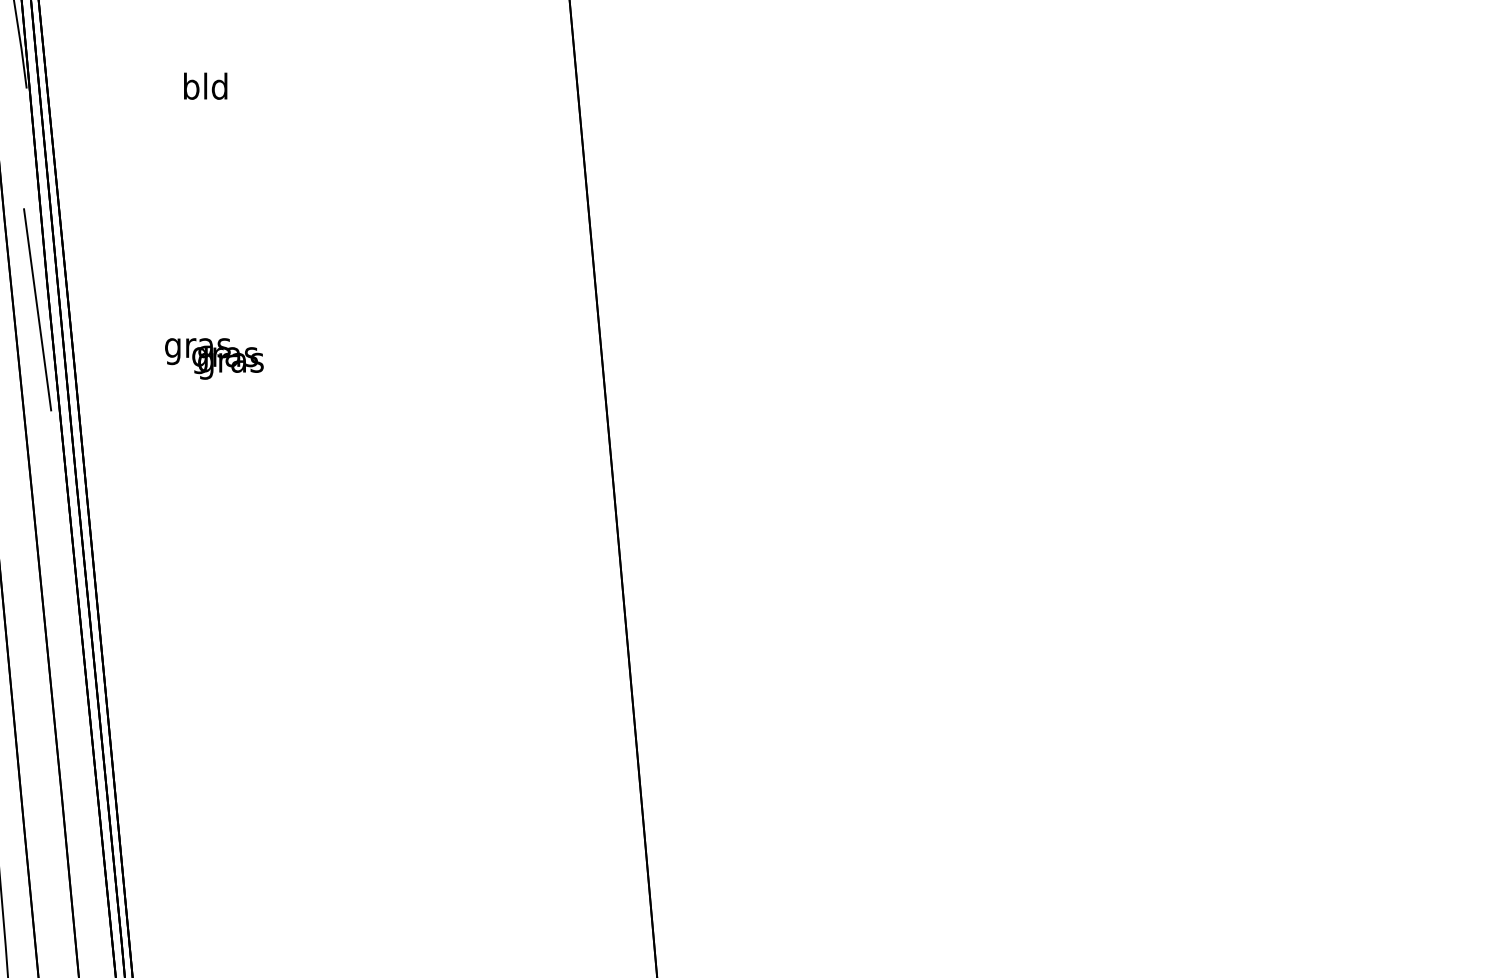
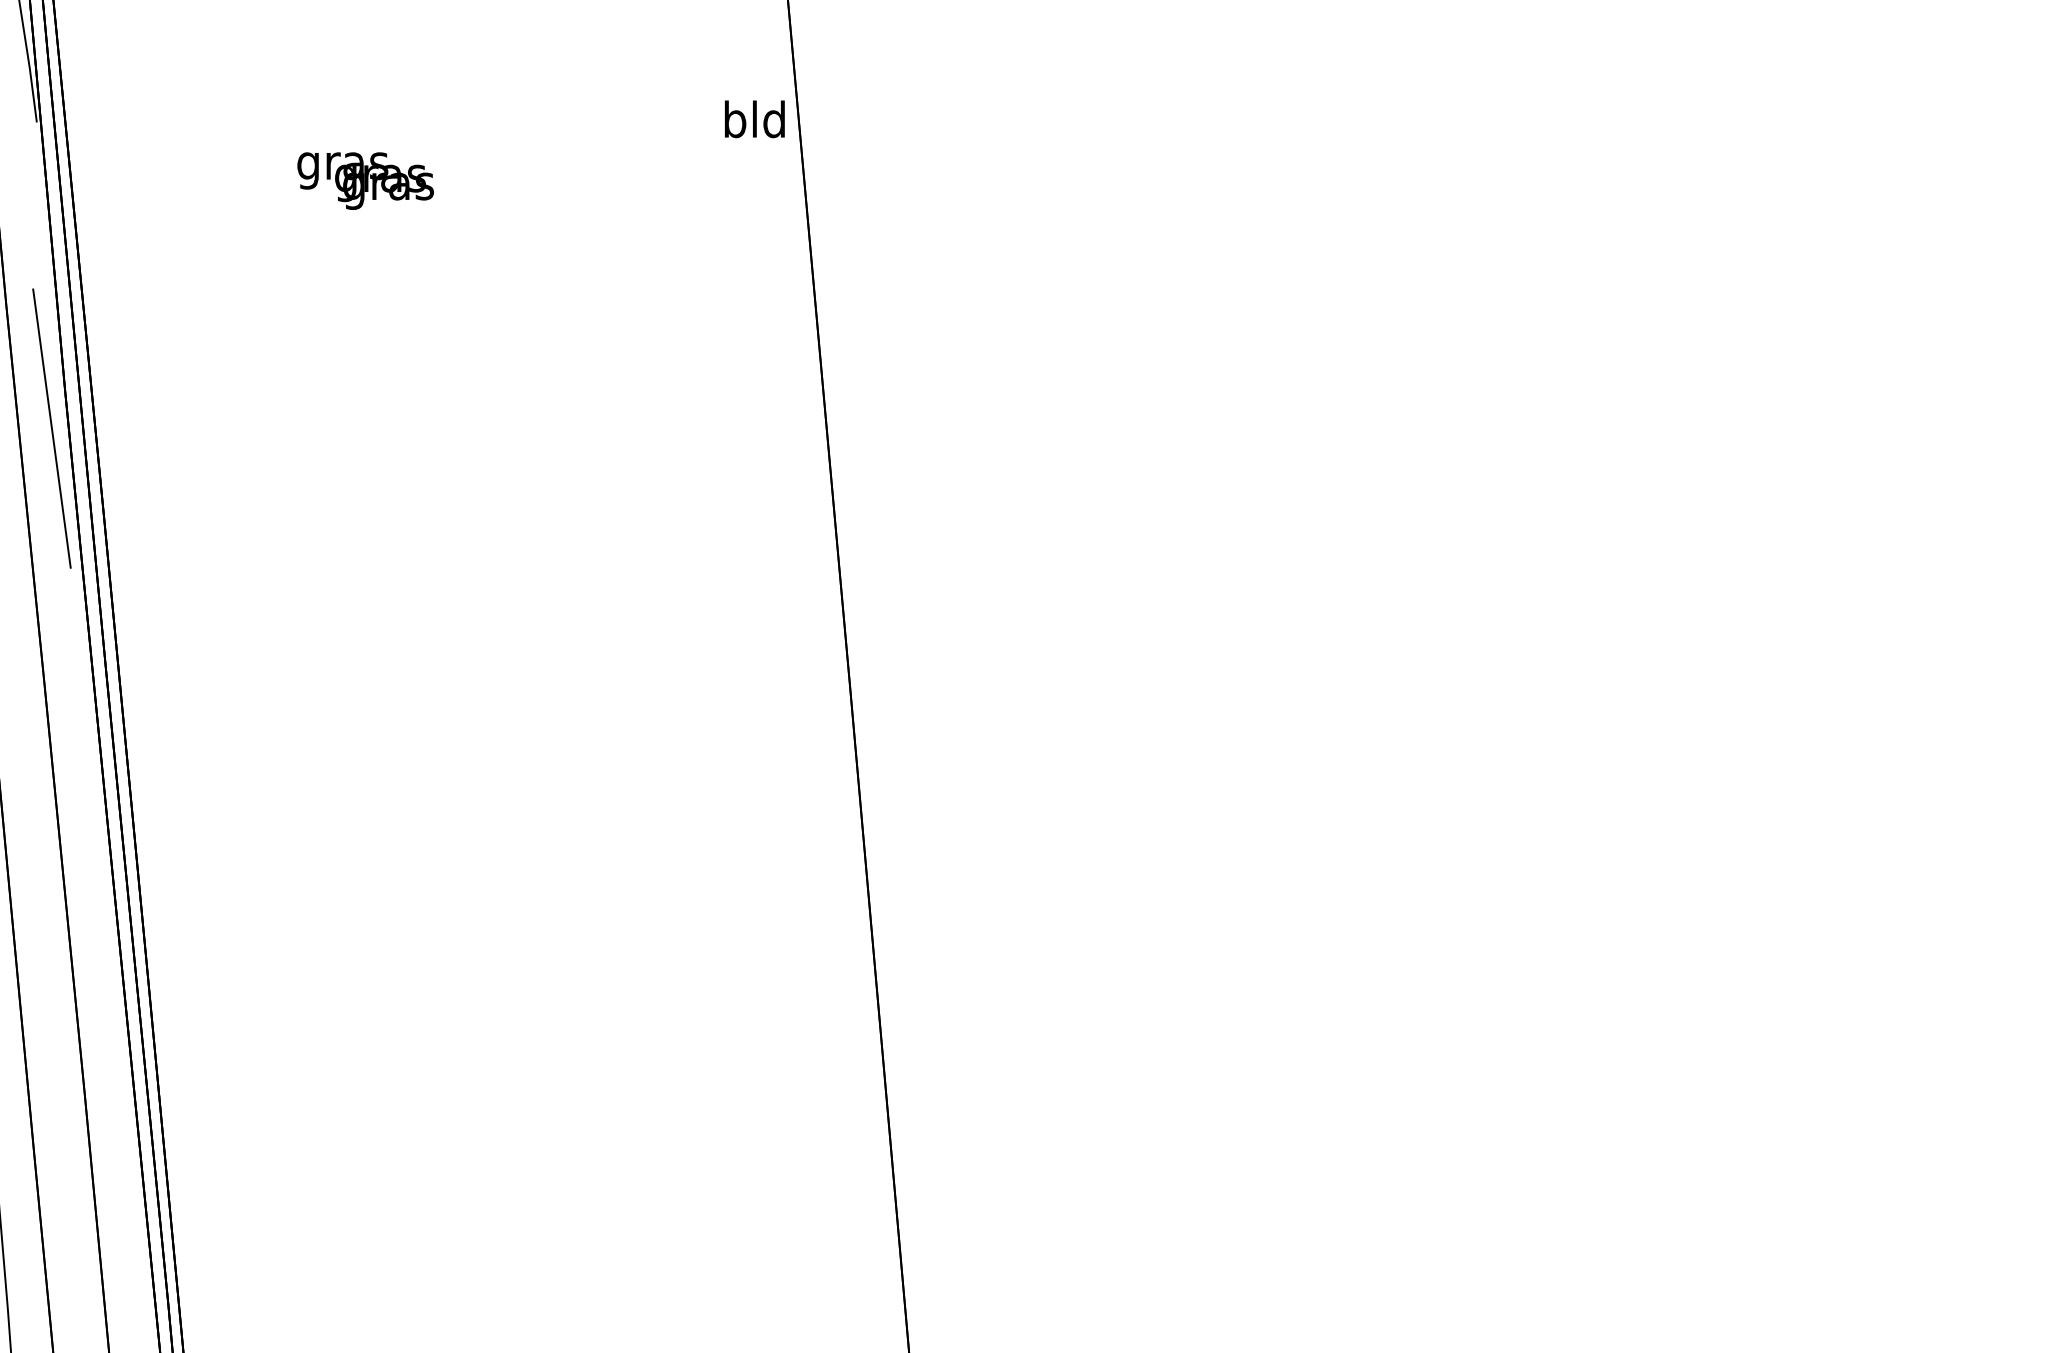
text: (205, 85) -> (754, 118), moved
text: (214, 358) -> (365, 180), moved

